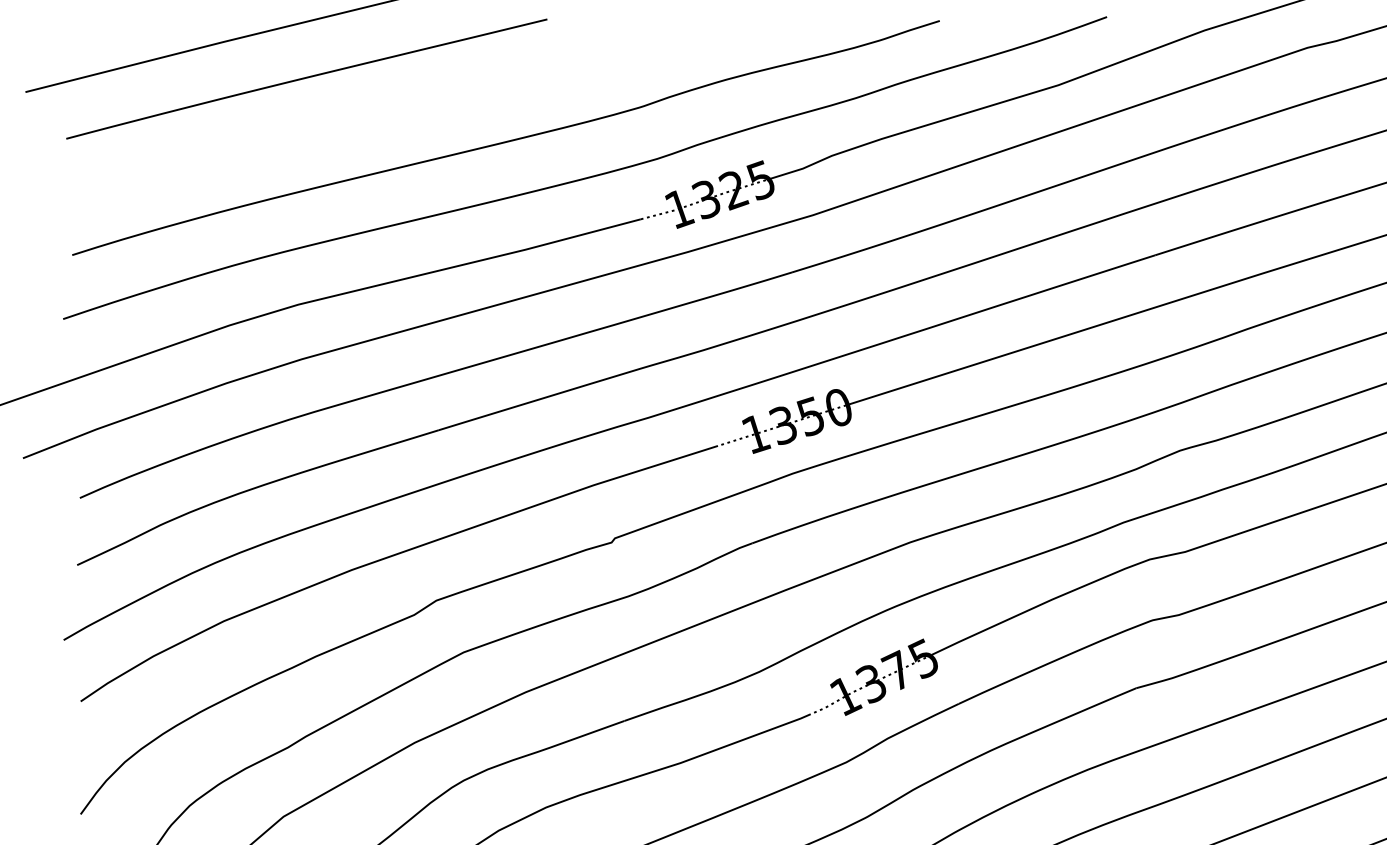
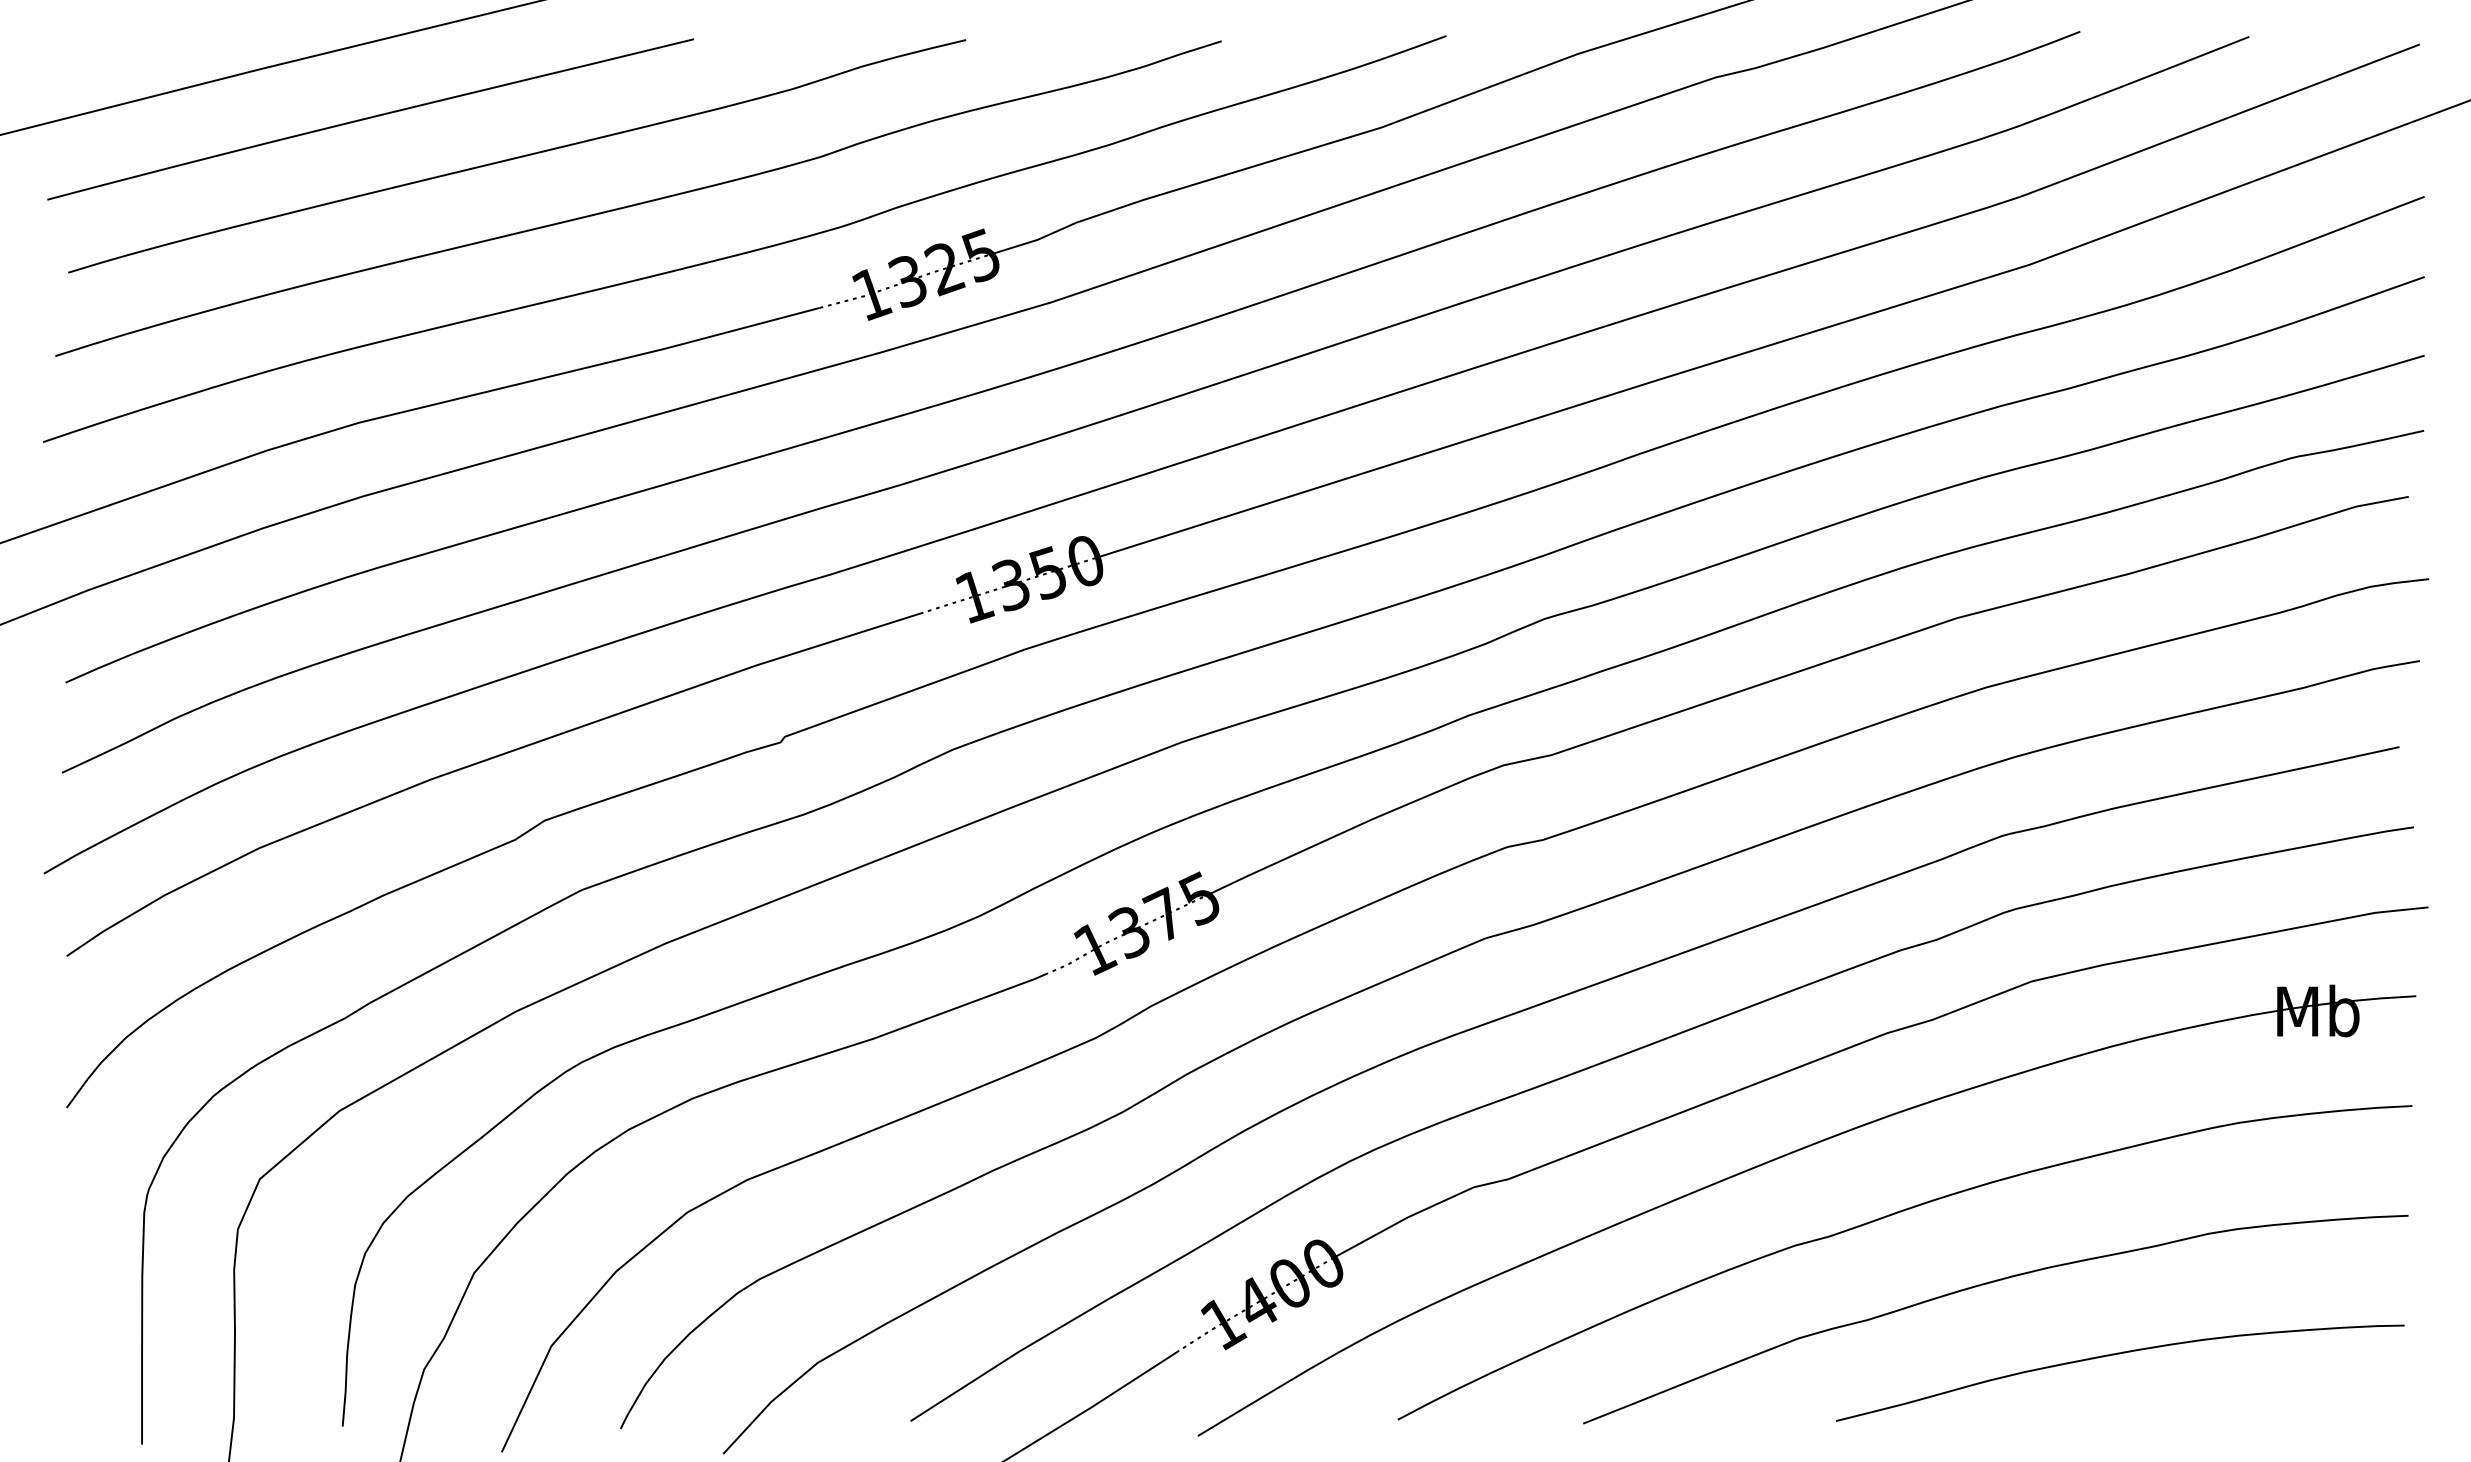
curve: (416, 106) -> (517, 156), added

